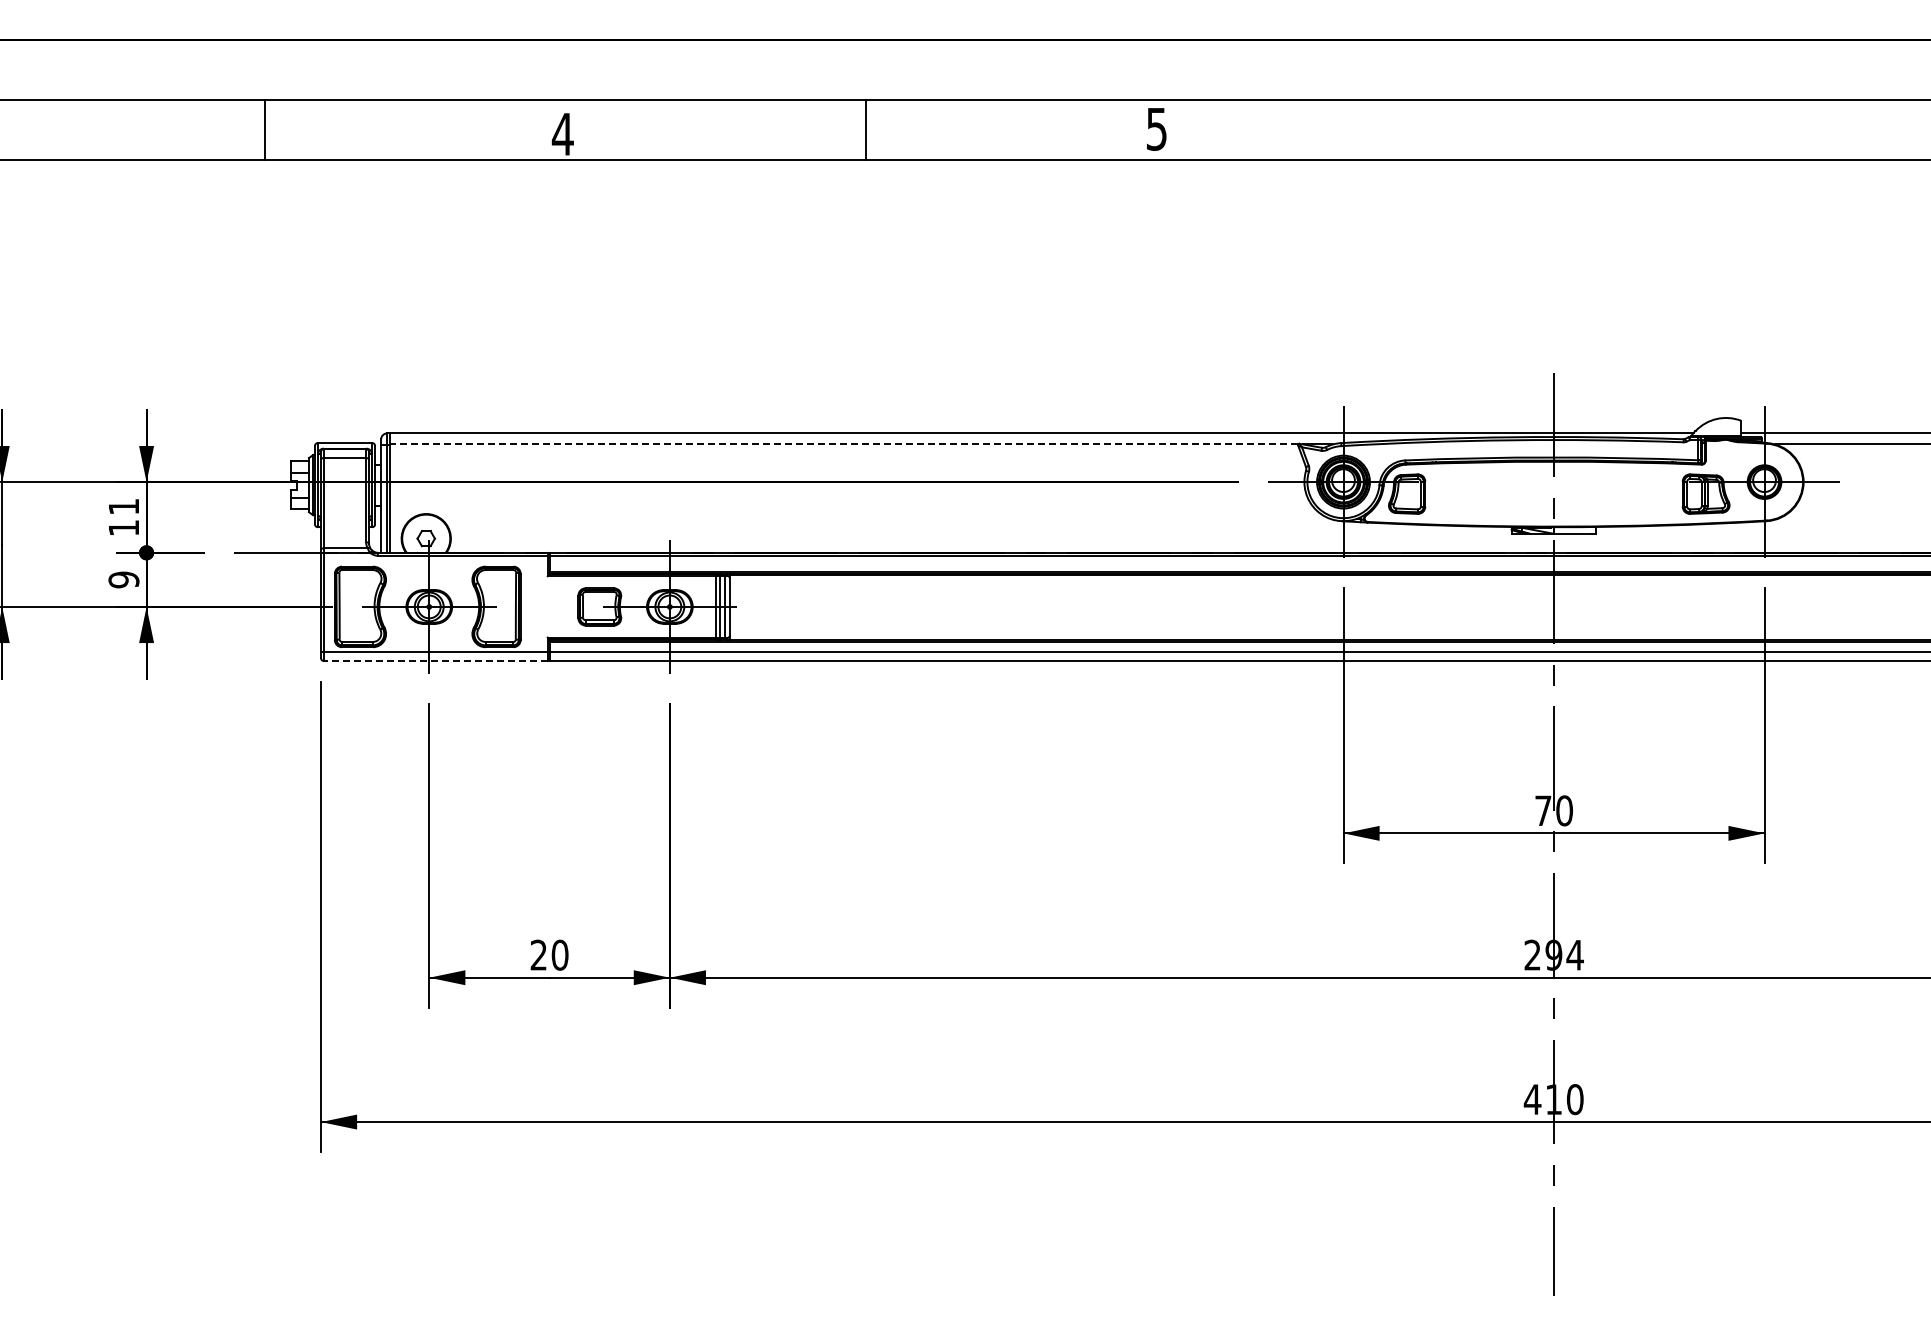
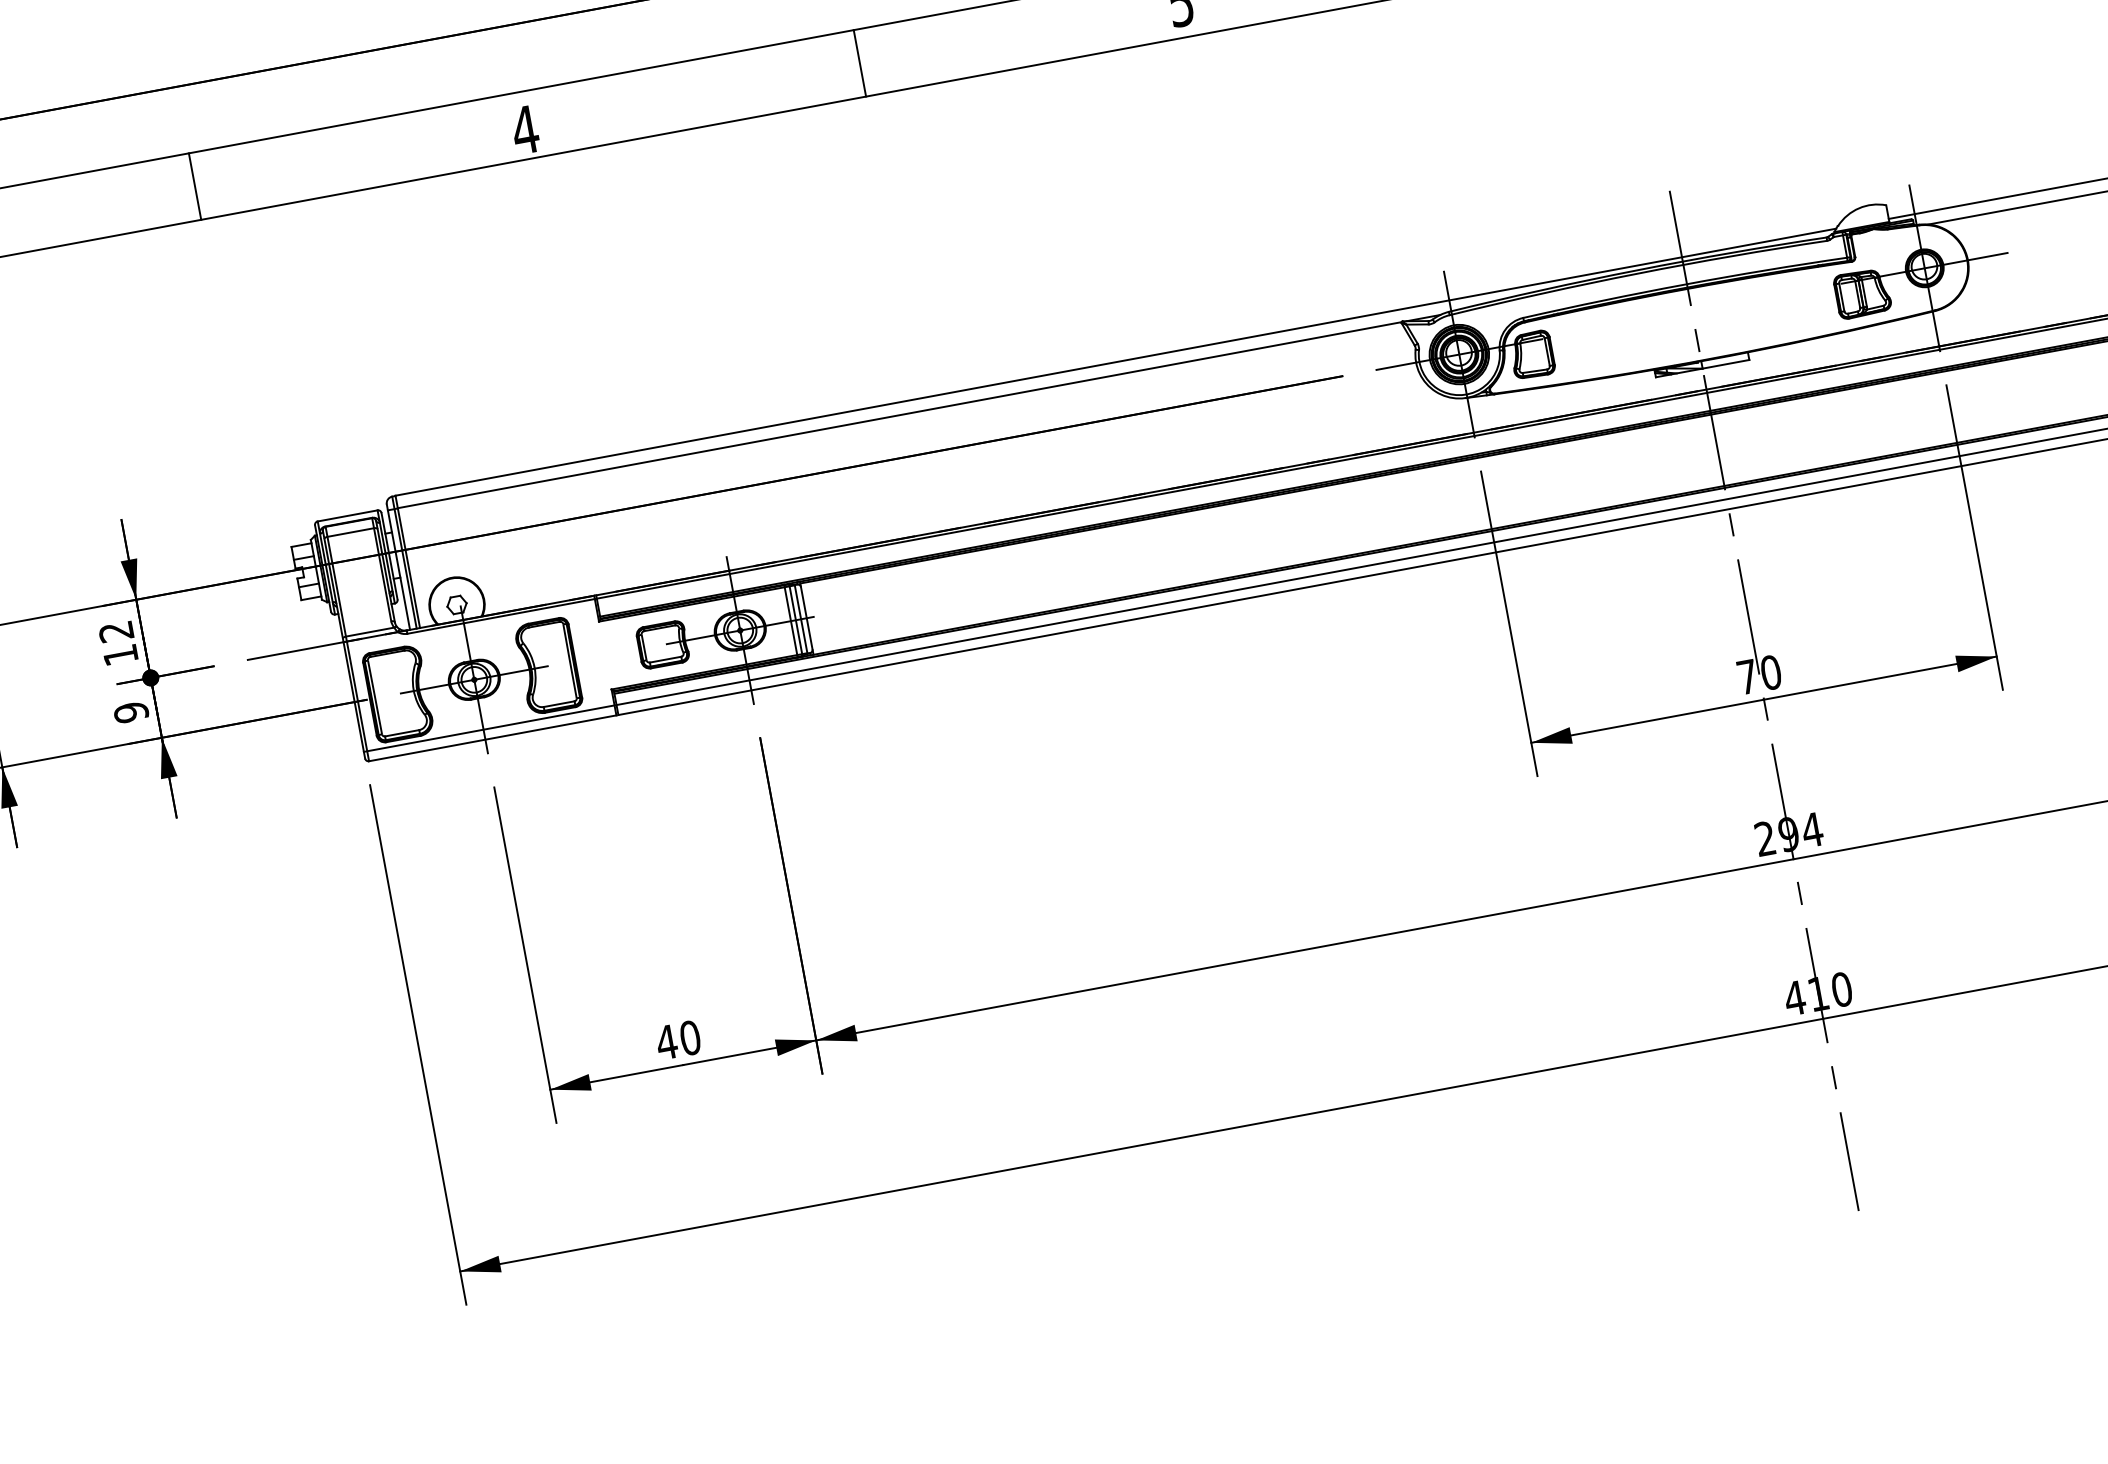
line: (844, 444) -> (900, 415), dashed -> solid
text: (123, 506) -> (115, 631), 11 -> 12
line: (435, 661) -> (492, 738), dashed -> solid
text: (538, 954) -> (666, 1041), 20 -> 40

